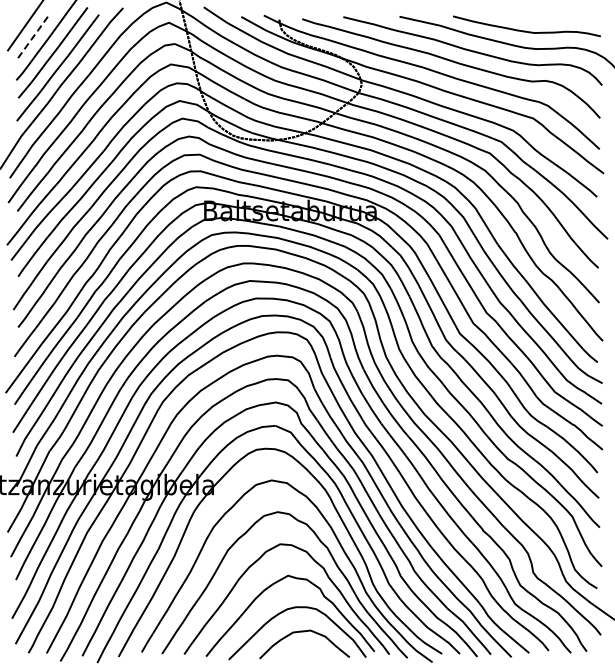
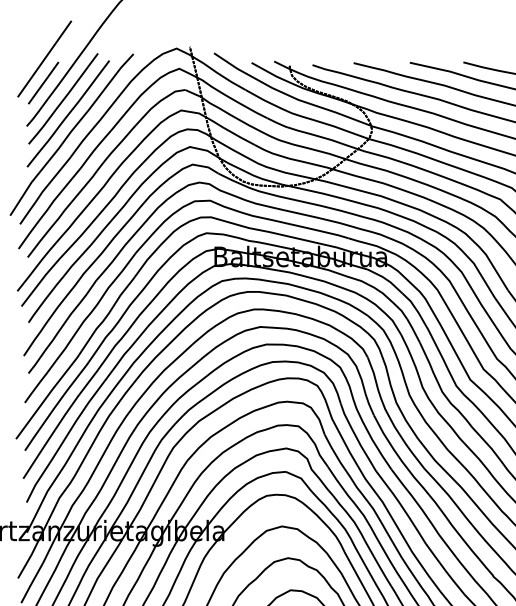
line: (33, 36) -> (43, 82), dashed -> solid

